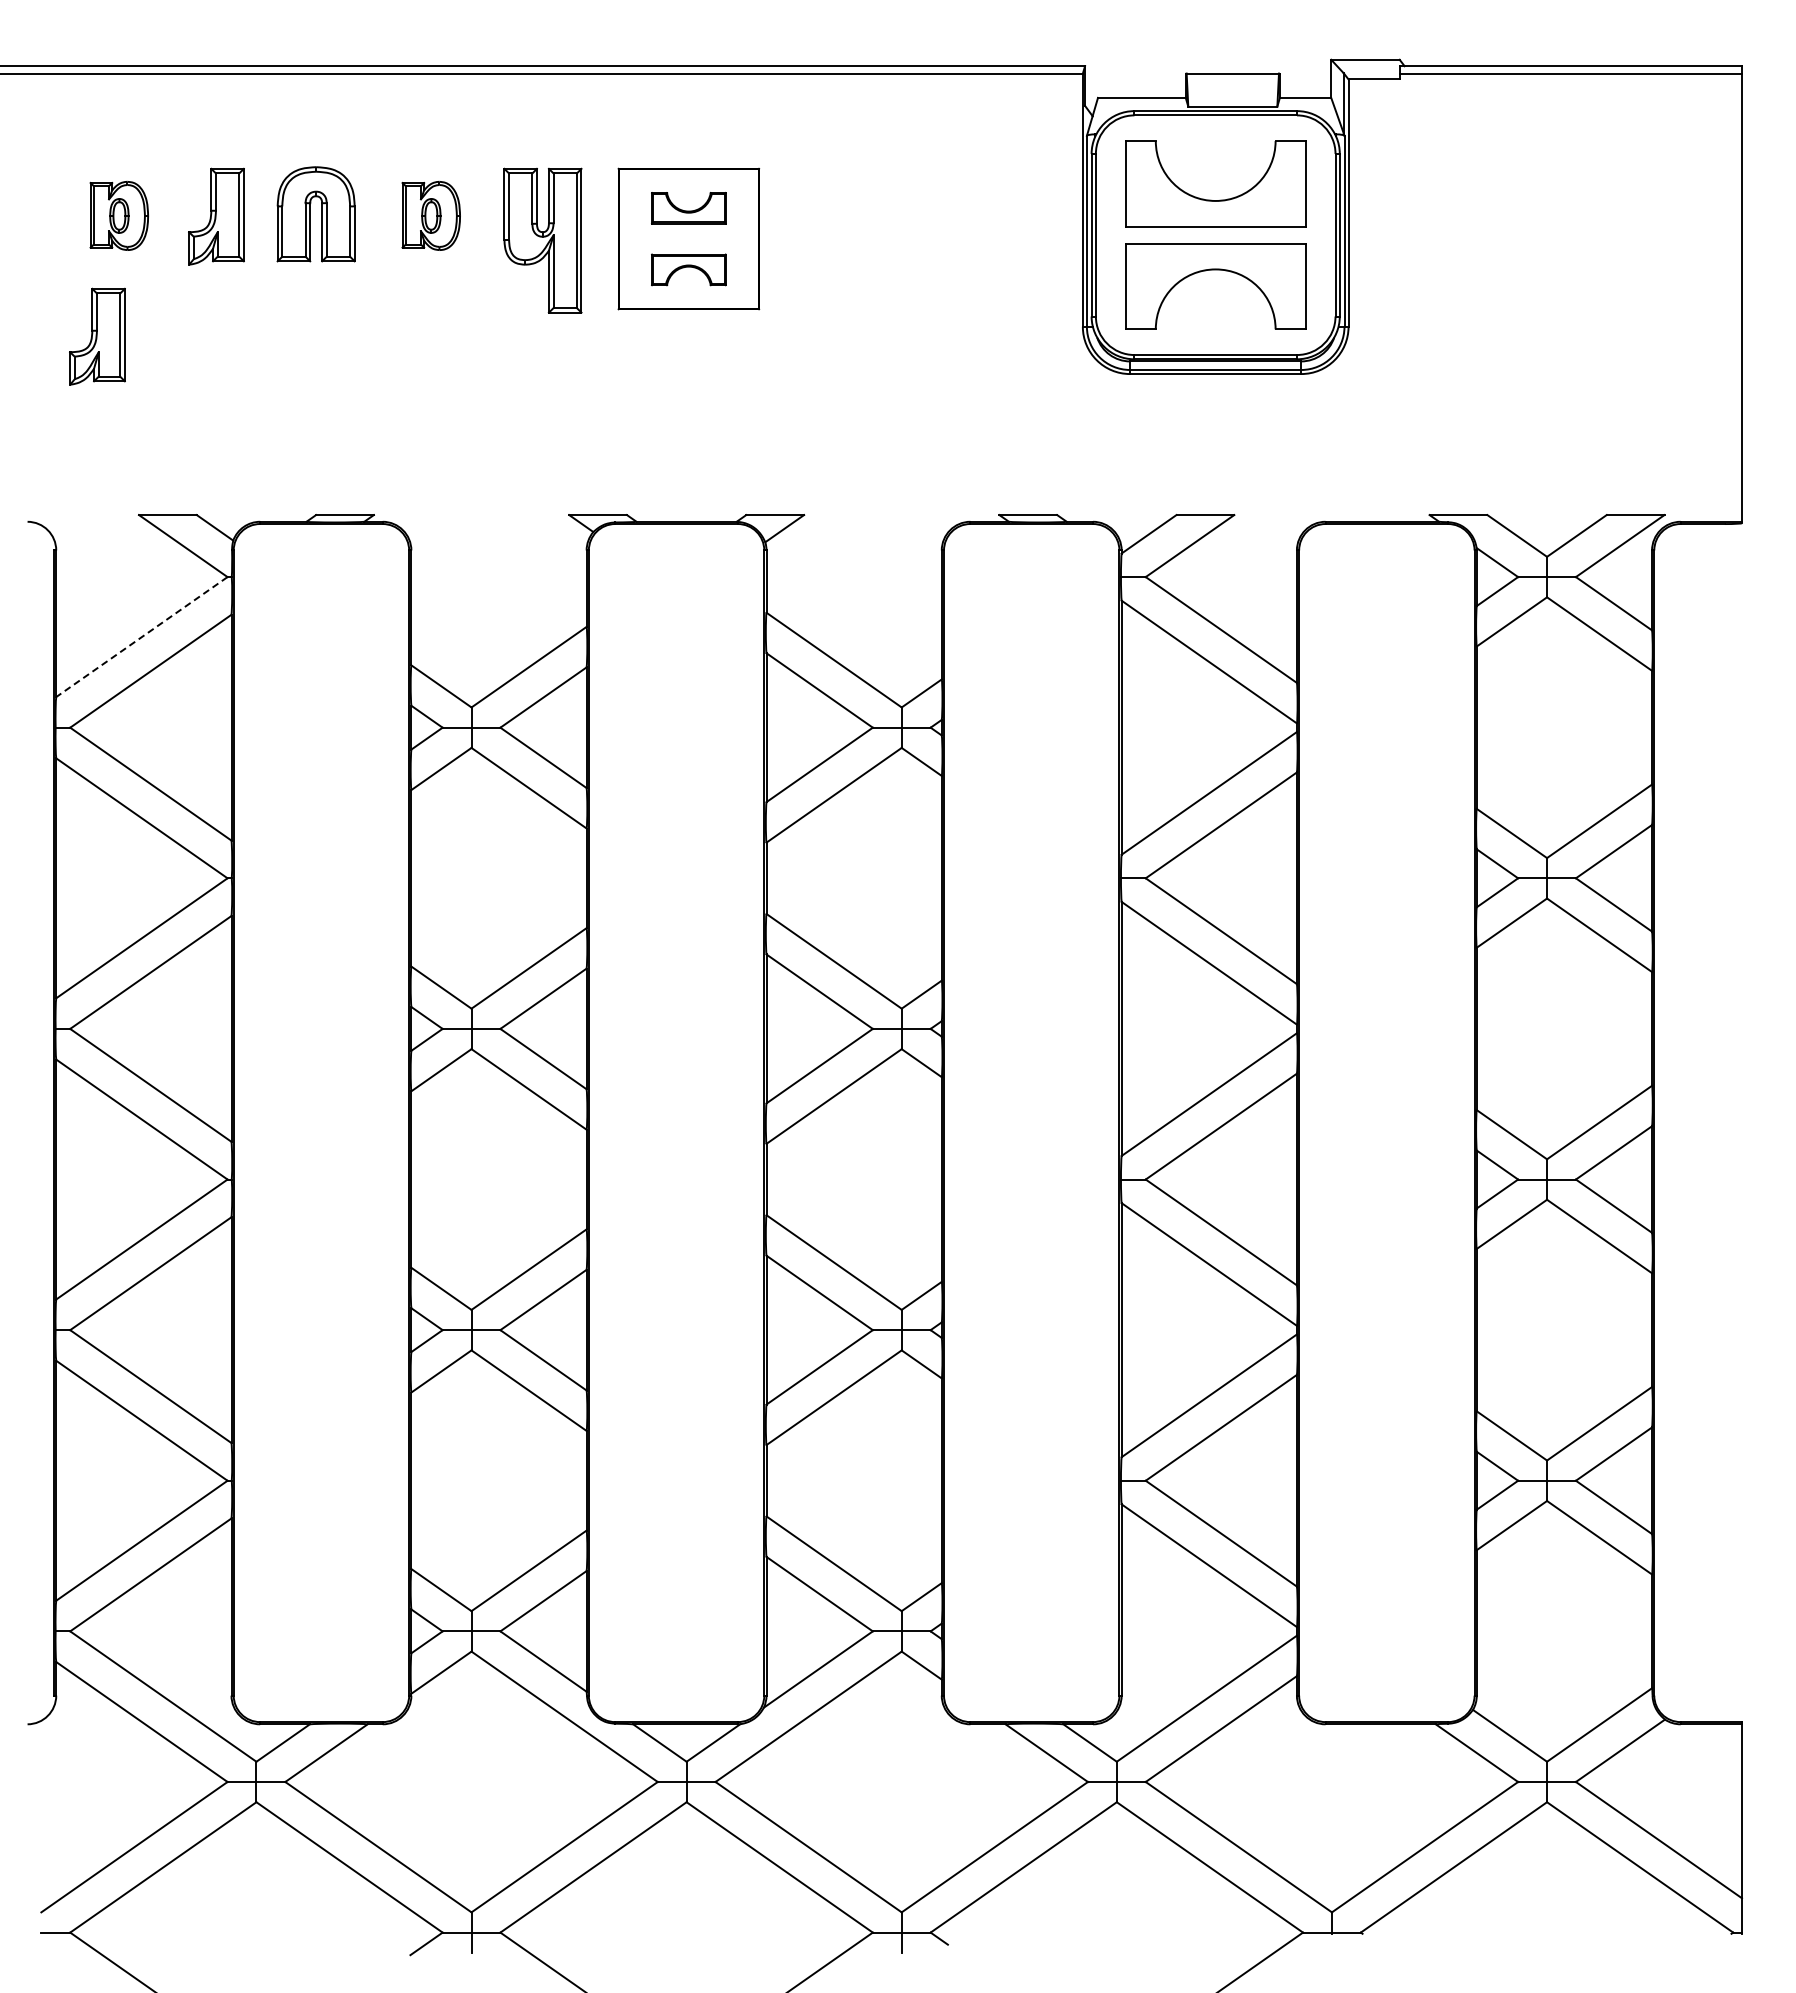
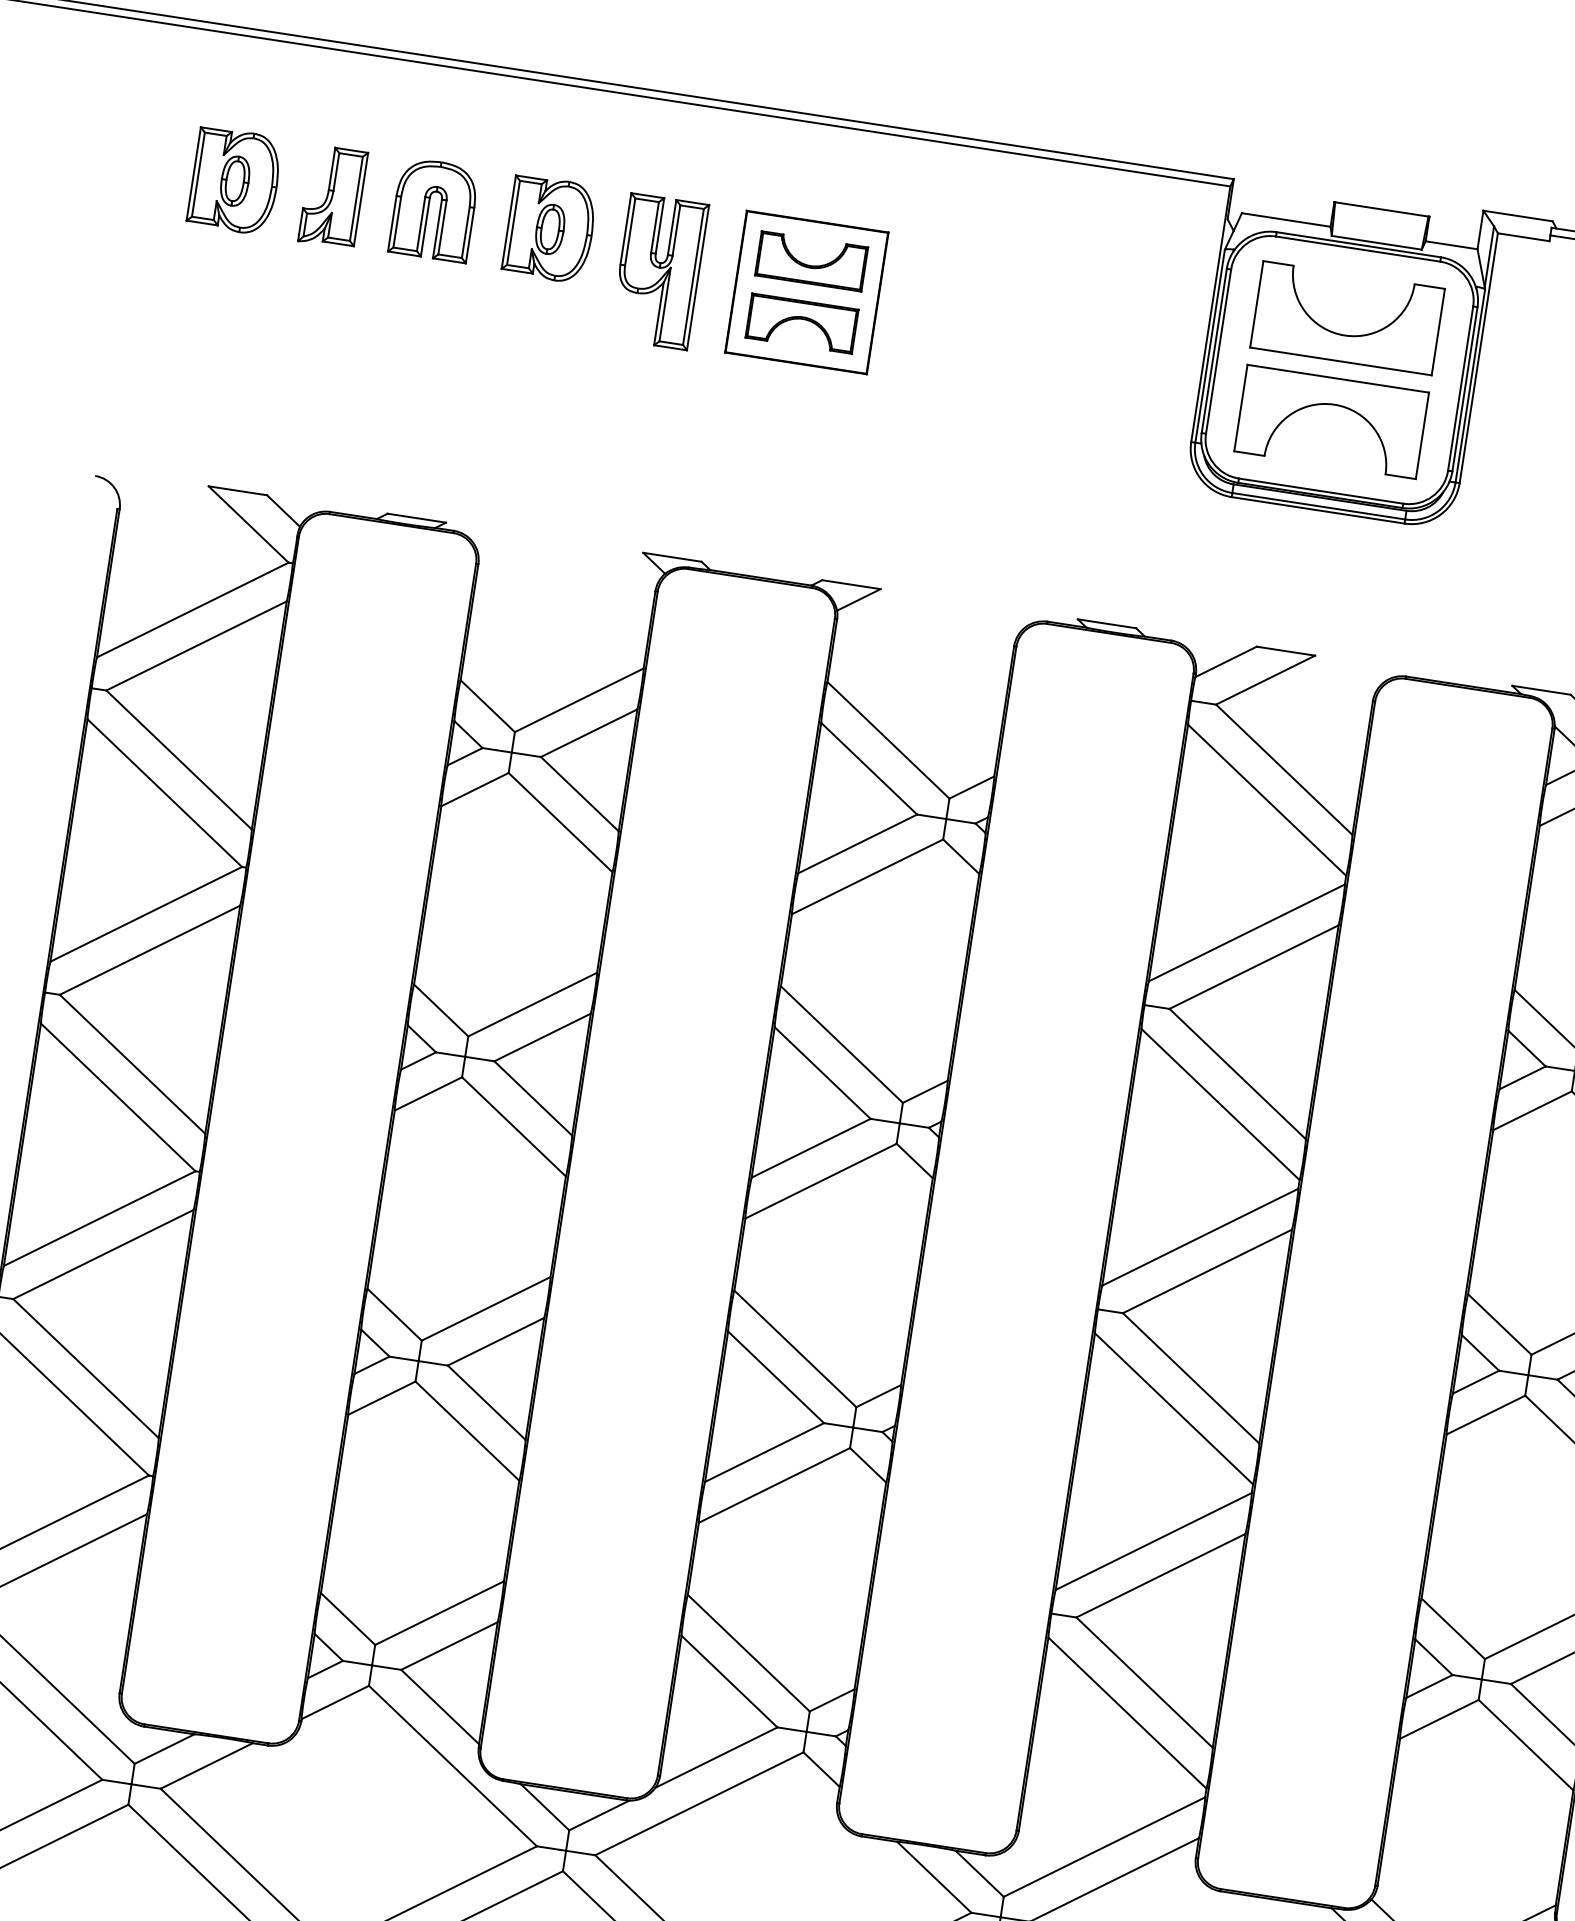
part: (688, 208) -> (811, 261), size x1.43
part: (119, 215) -> (235, 180), size x1.43
part: (431, 215) -> (550, 228), size x1.43
part: (688, 269) -> (801, 323), size x1.43
part: (97, 336) -> (194, 299), removed
line: (141, 637) -> (192, 610), dashed -> solid

